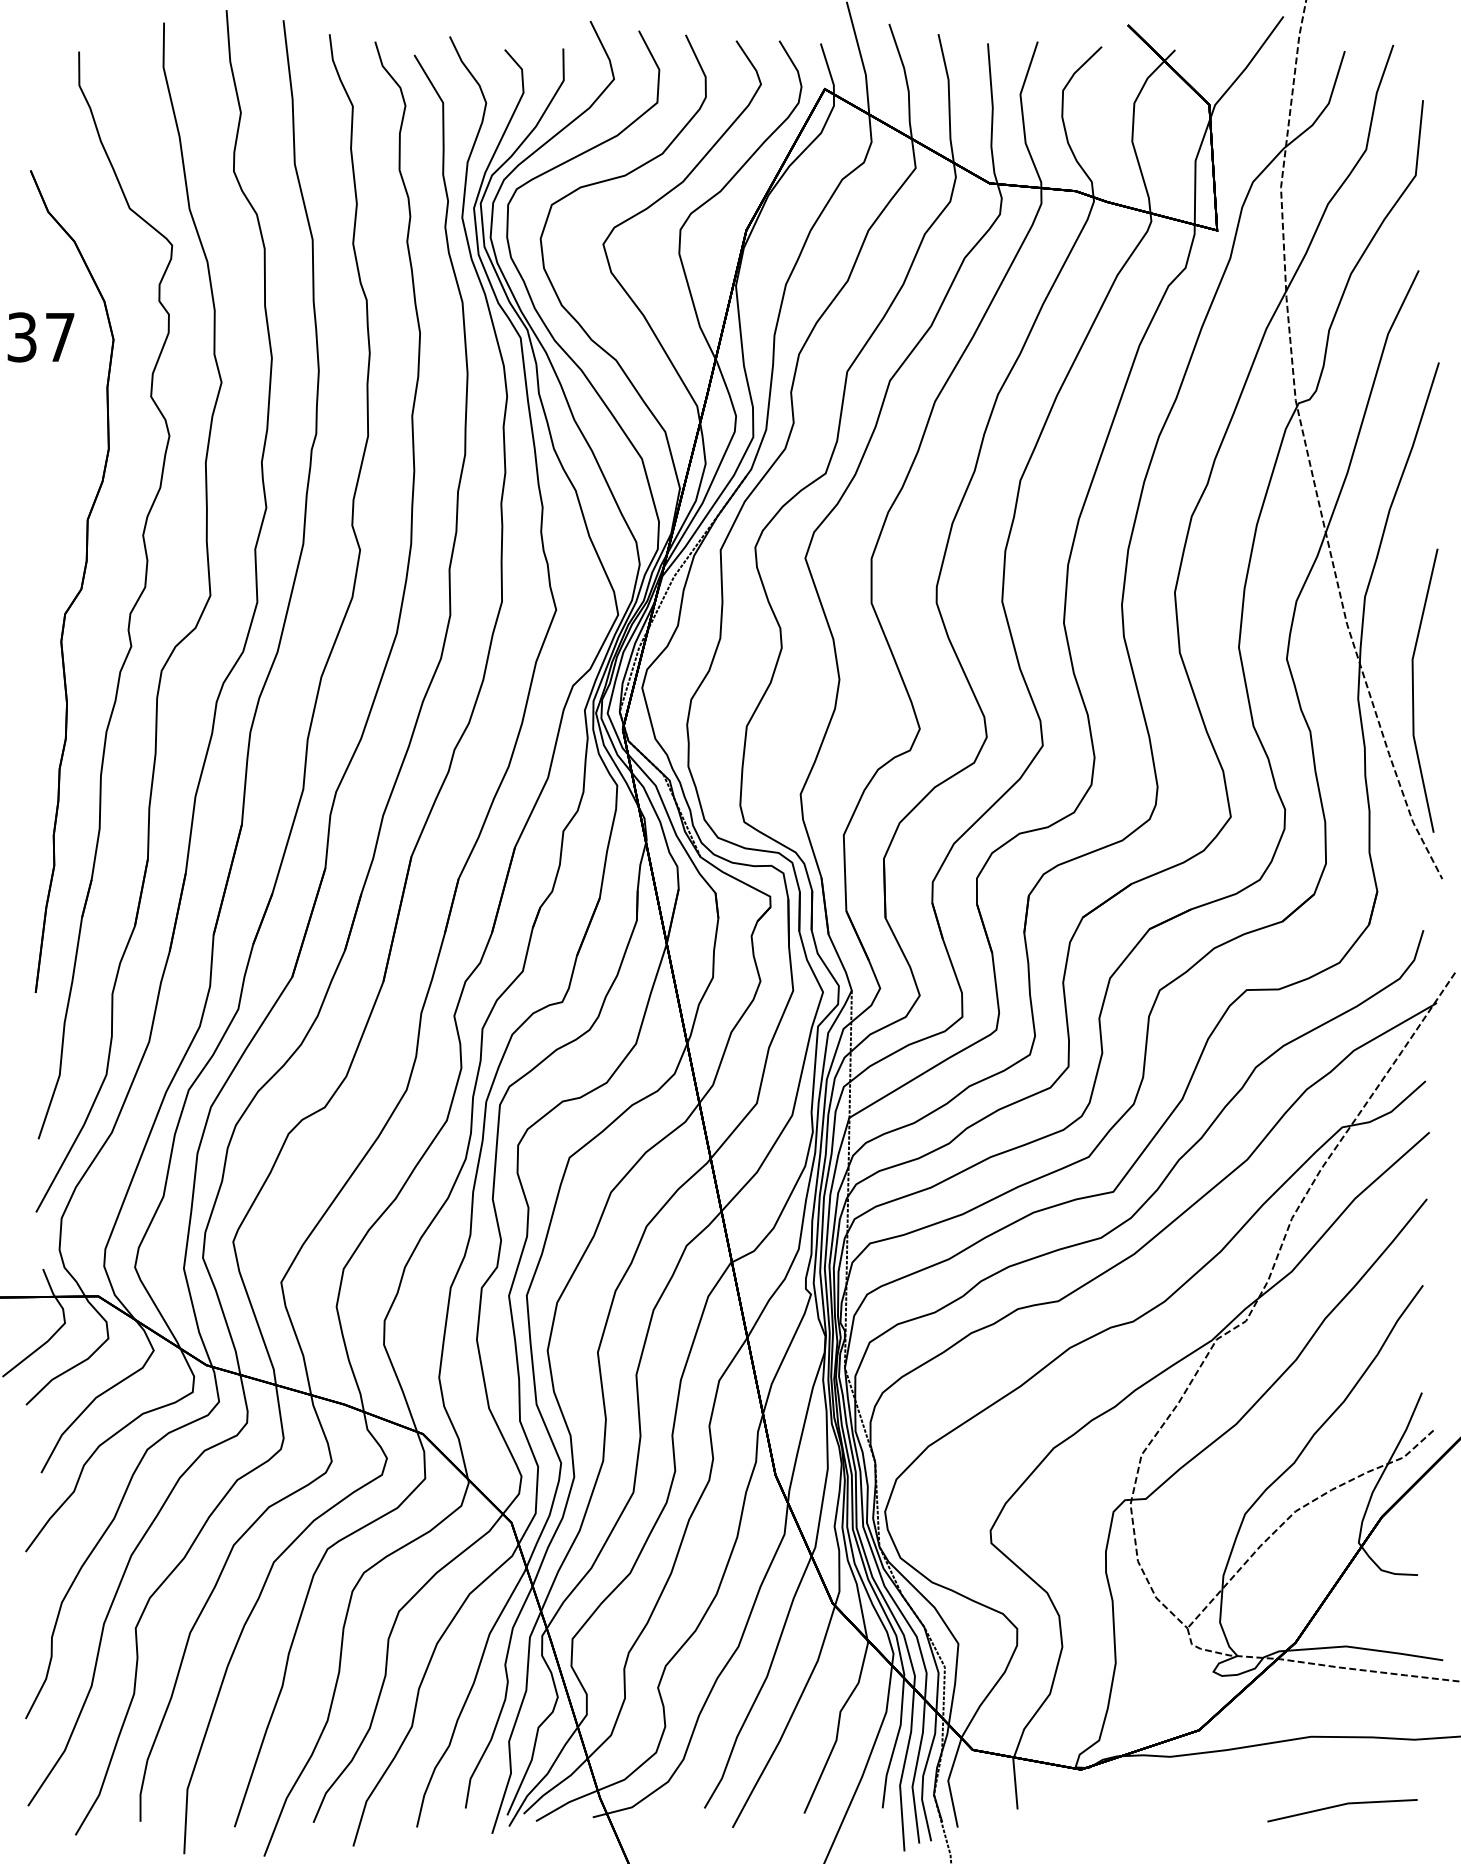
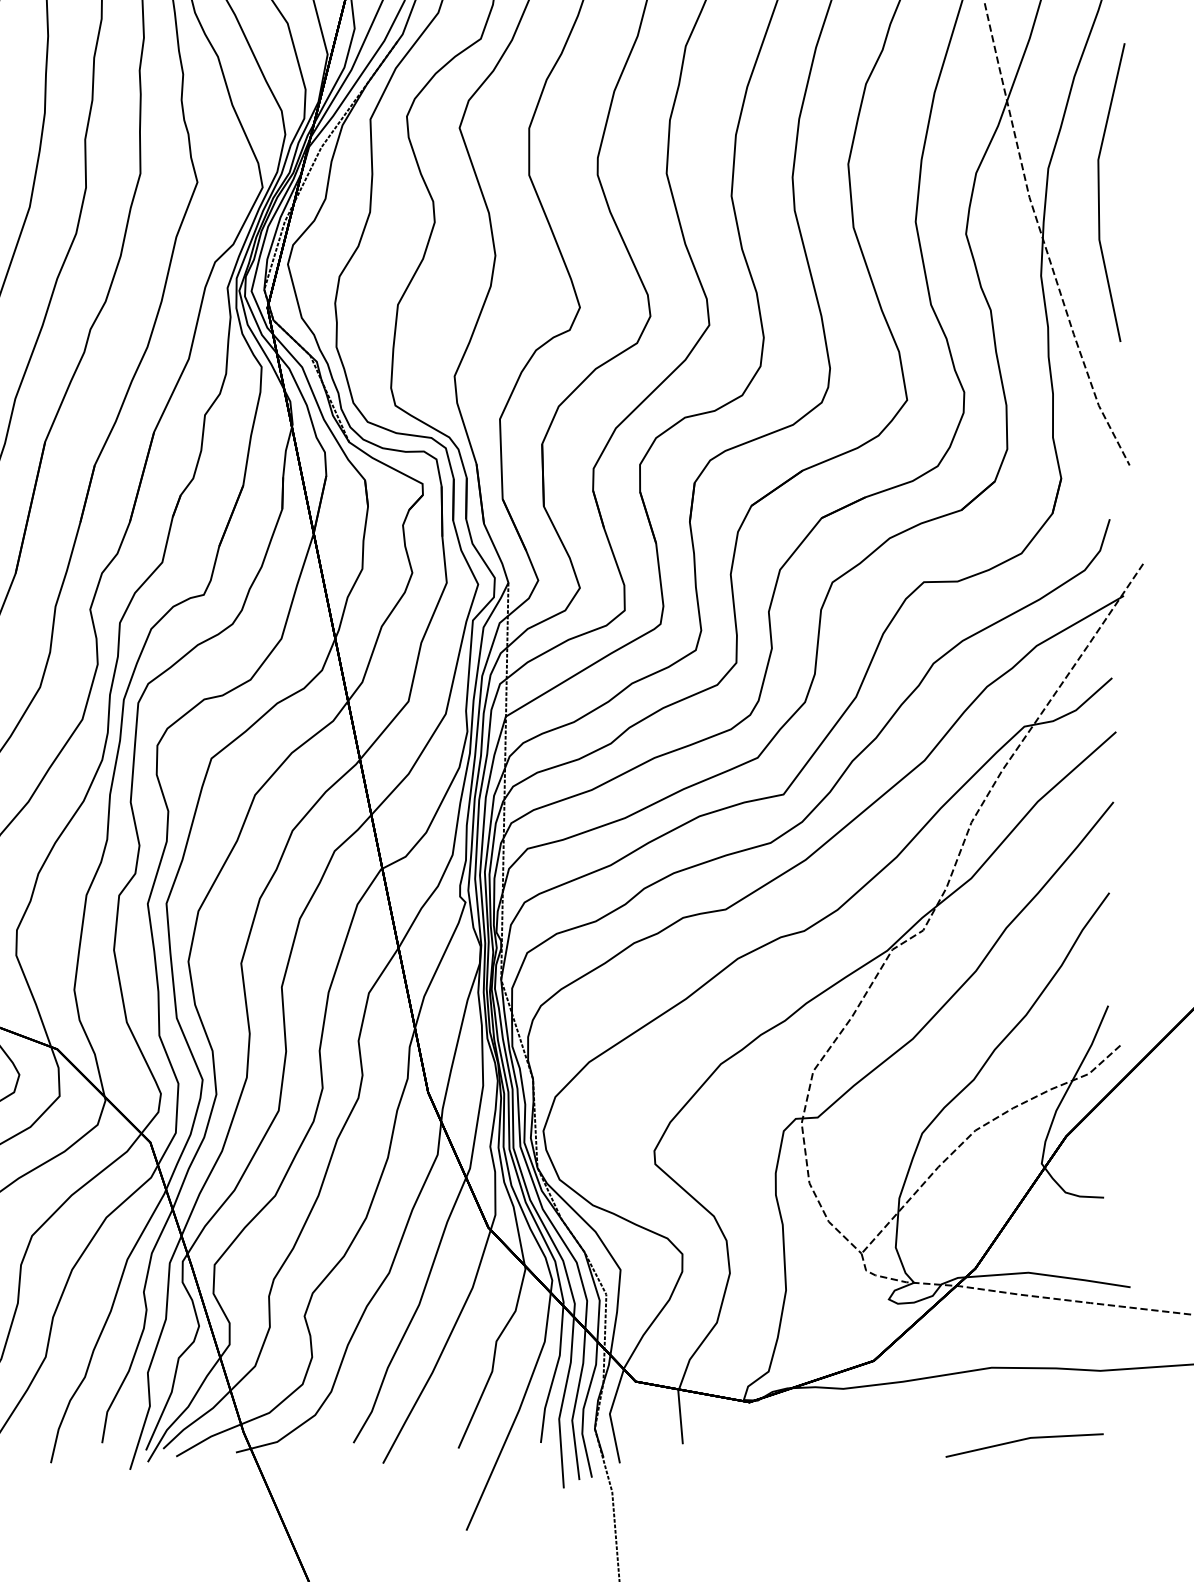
line: (1413, 690) -> (1099, 192), moved

